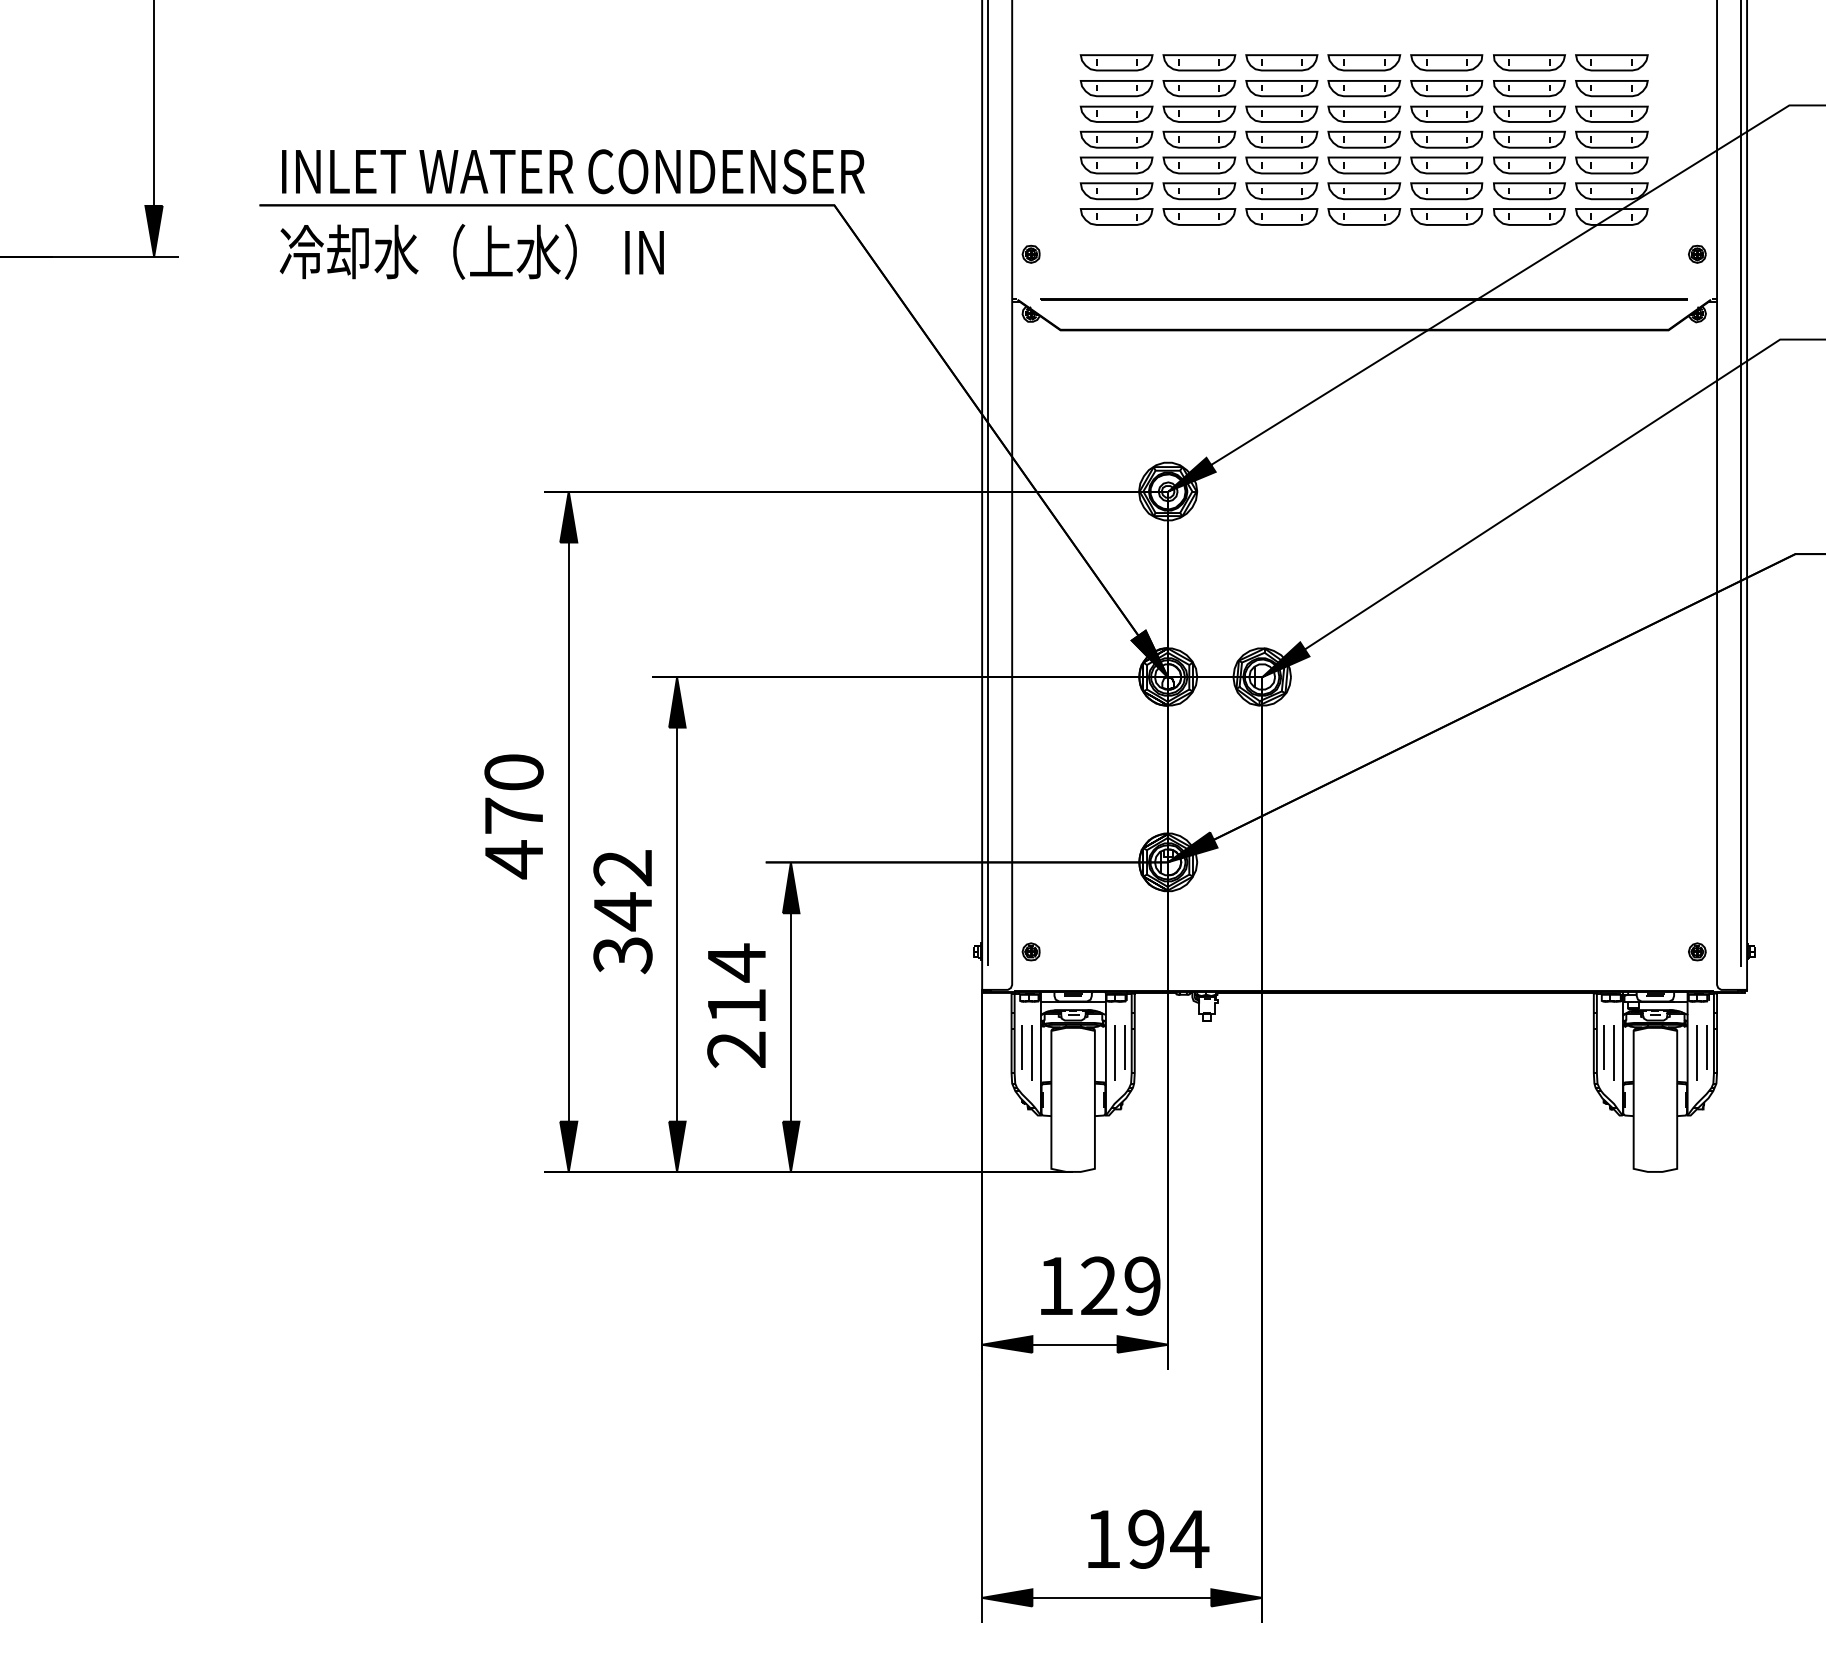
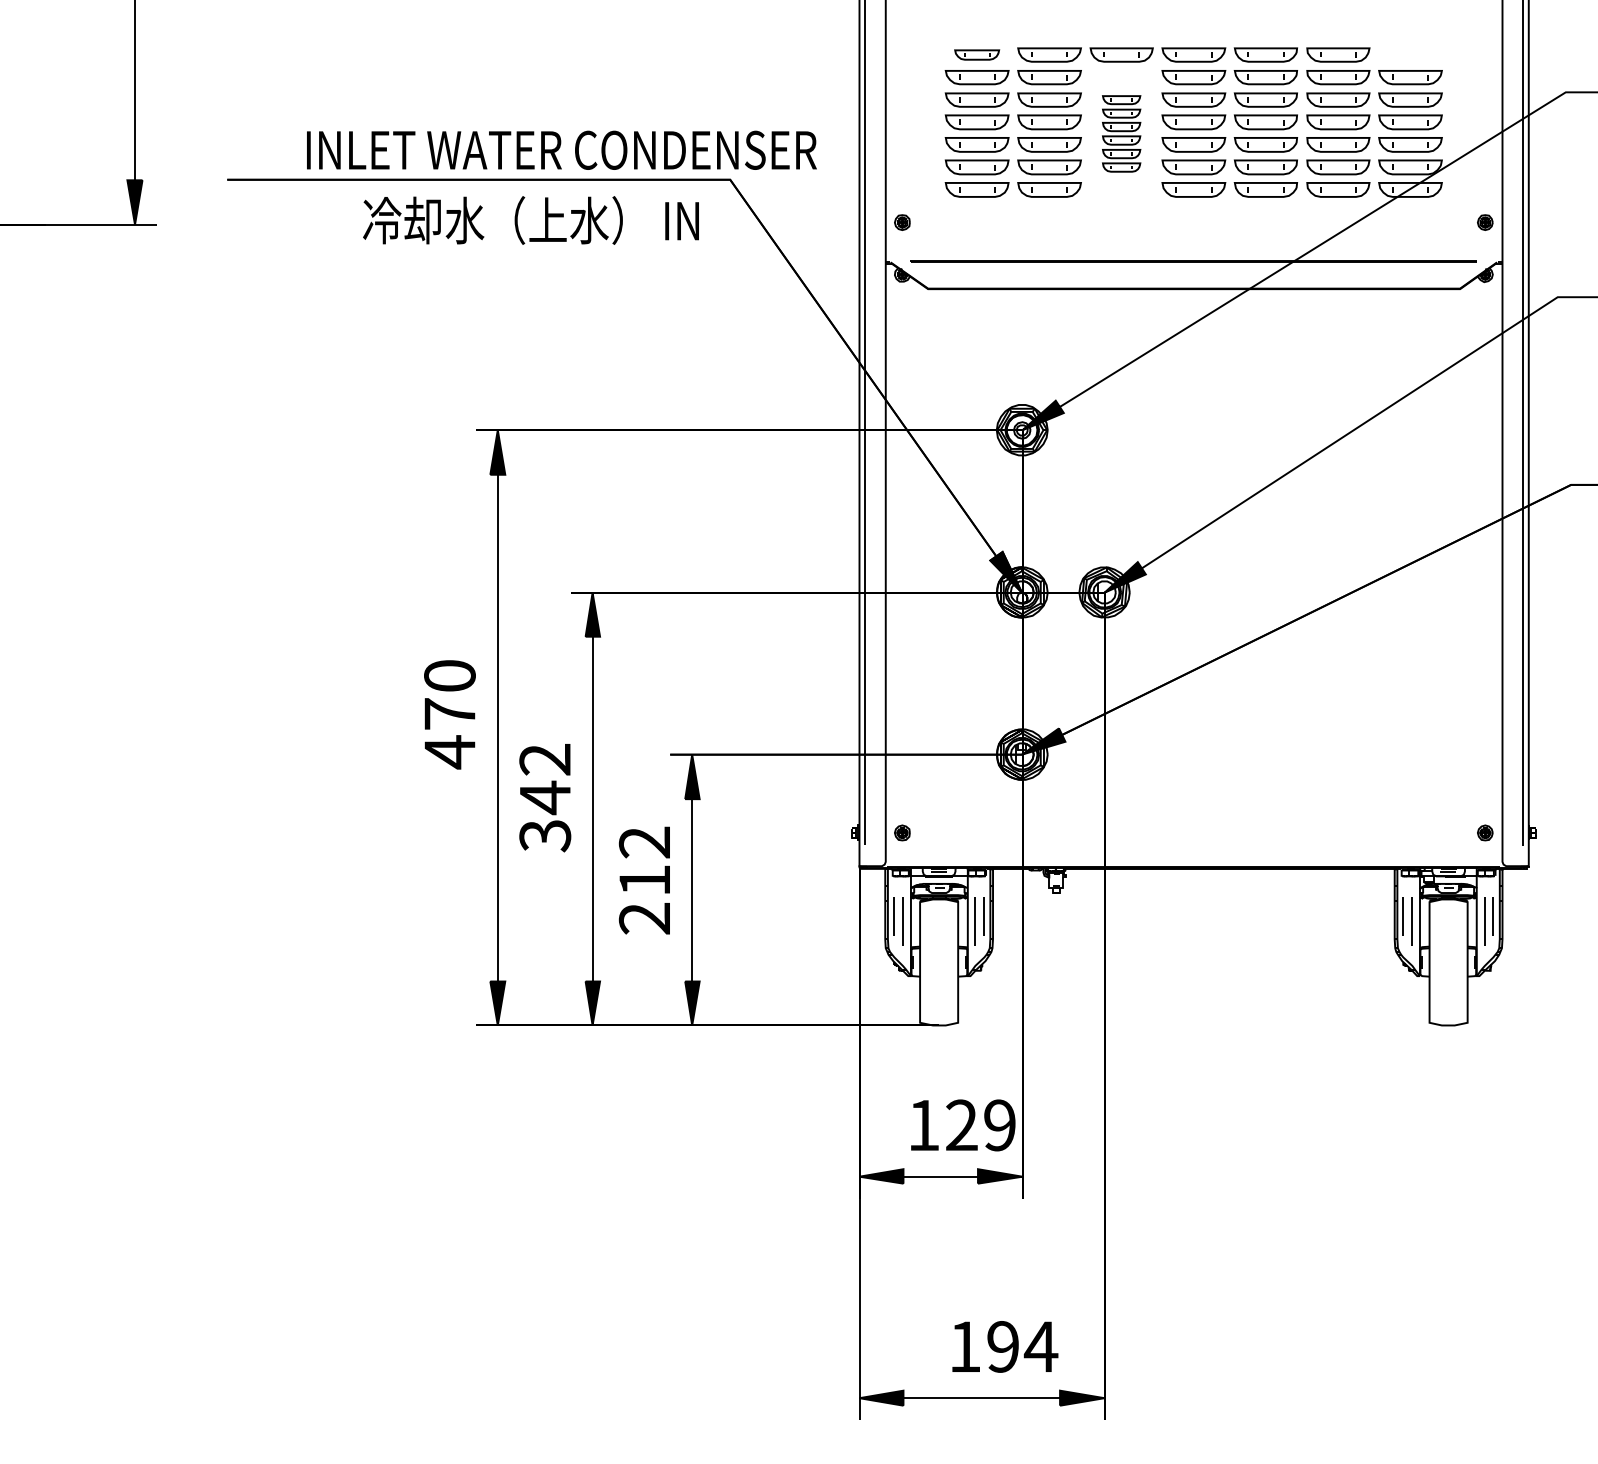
part: (1115, 62) -> (976, 54), size x0.7
part: (1611, 62) -> (1410, 54), removed
part: (1281, 152) -> (1121, 133), size x0.6
text: (572, 170) -> (561, 149), moved
text: (471, 251) -> (530, 220), moved
text: (735, 962) -> (643, 842), 214 -> 212

